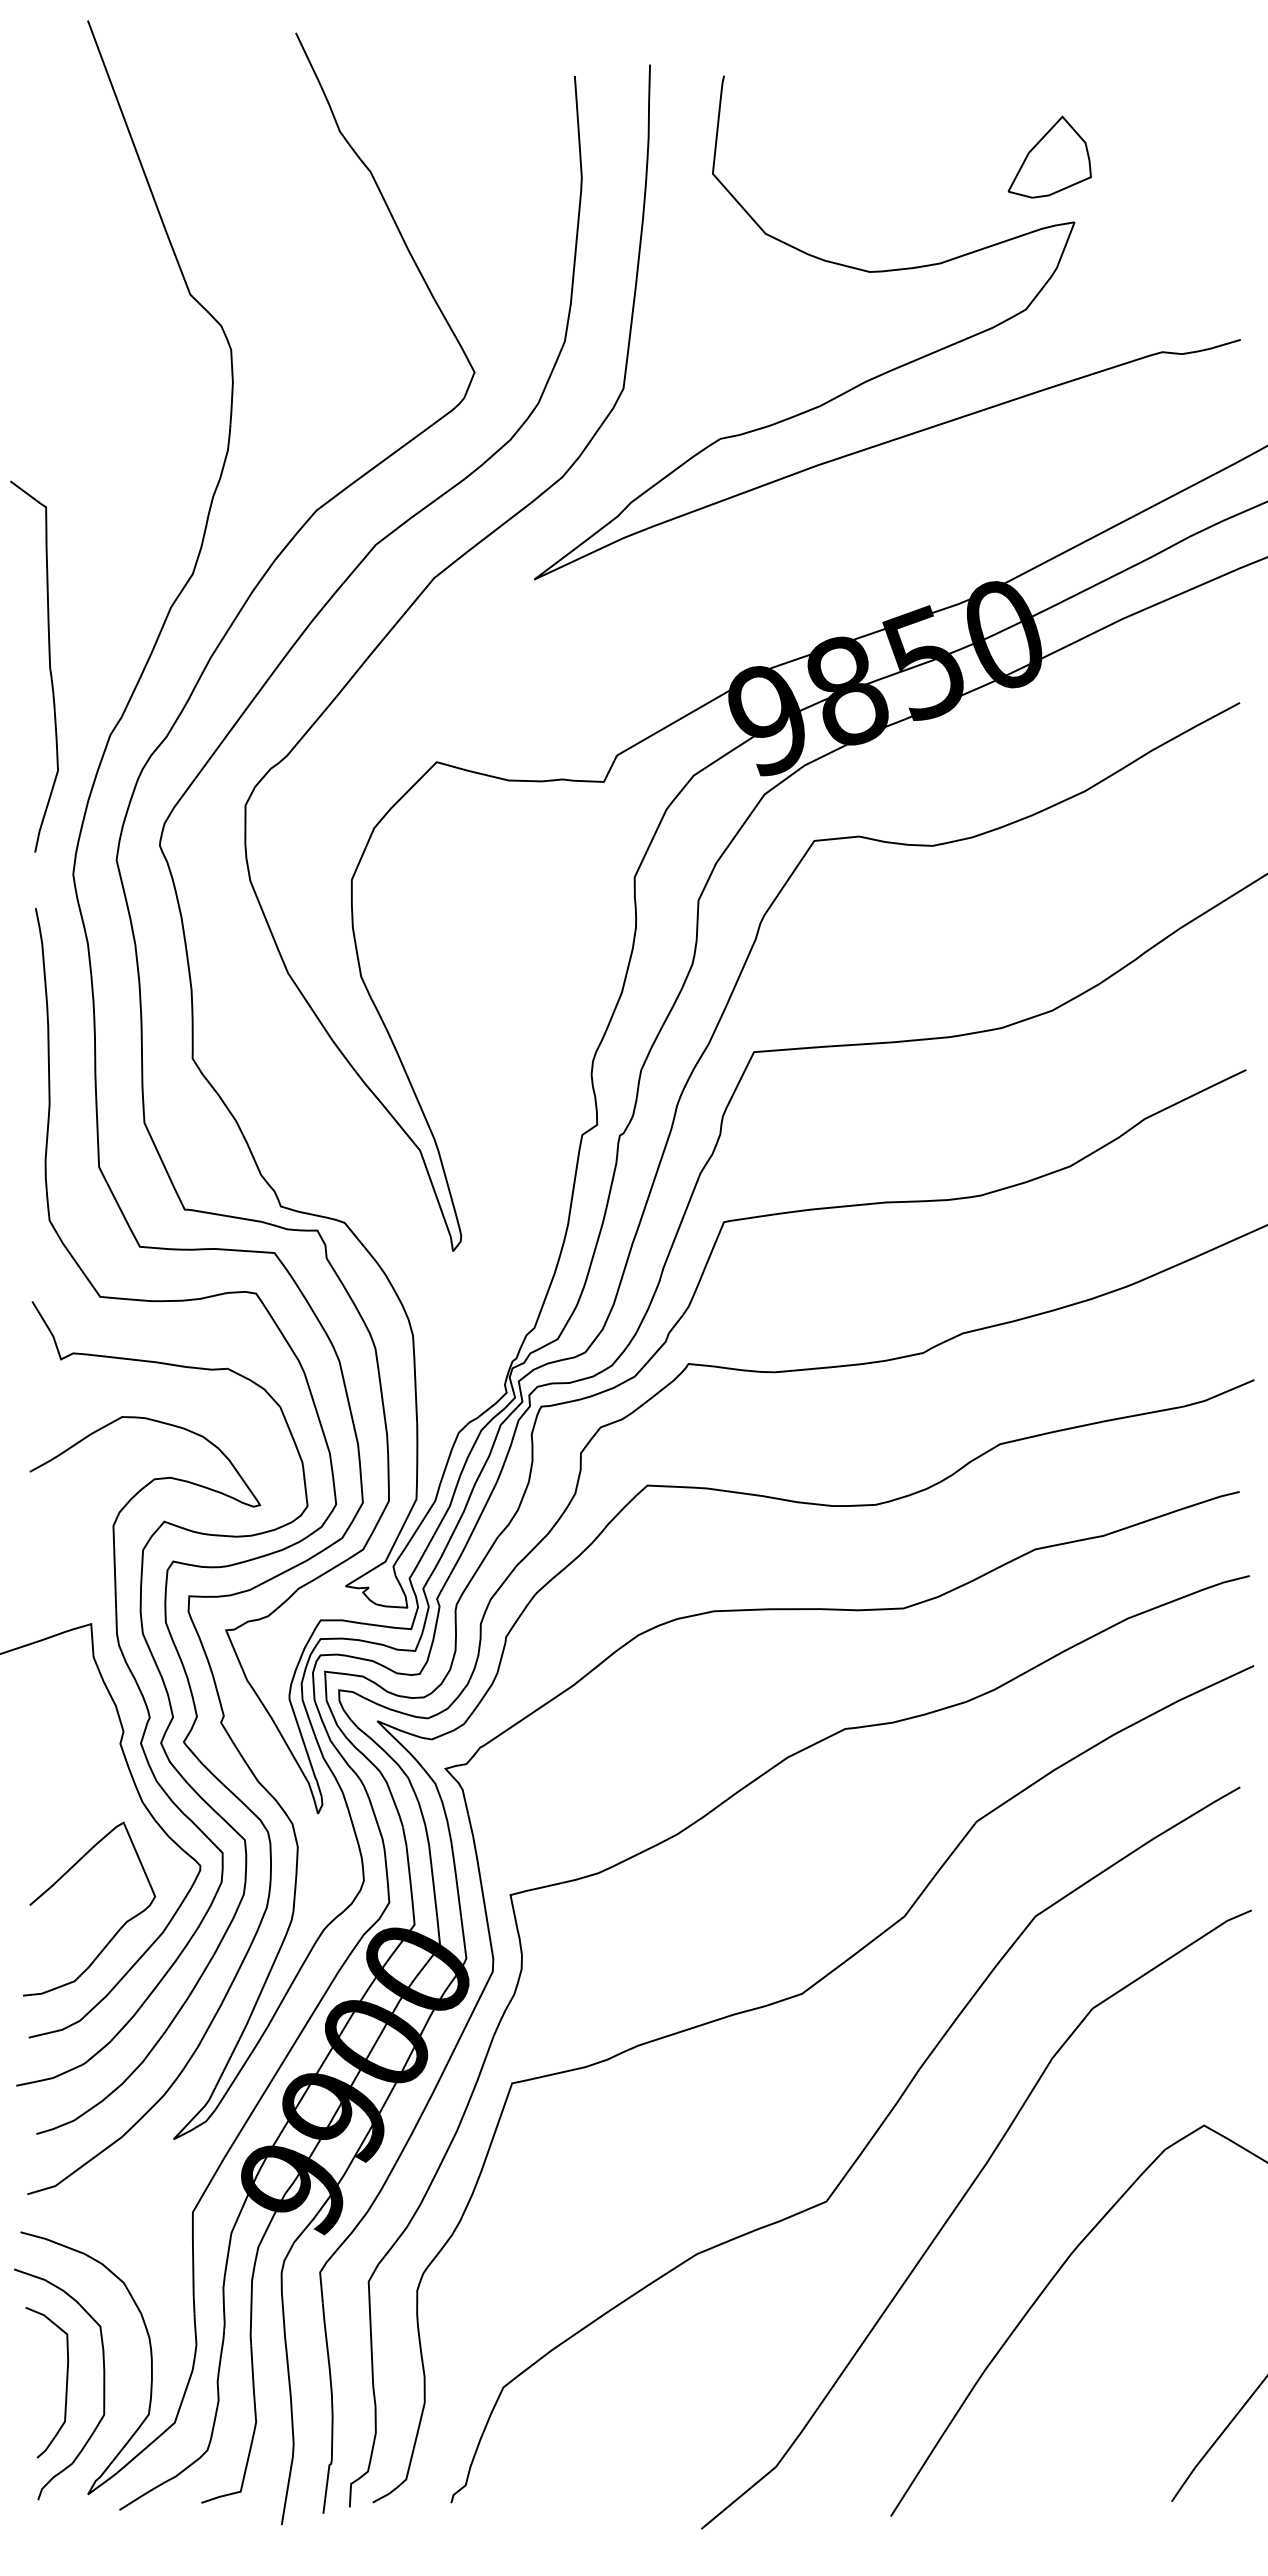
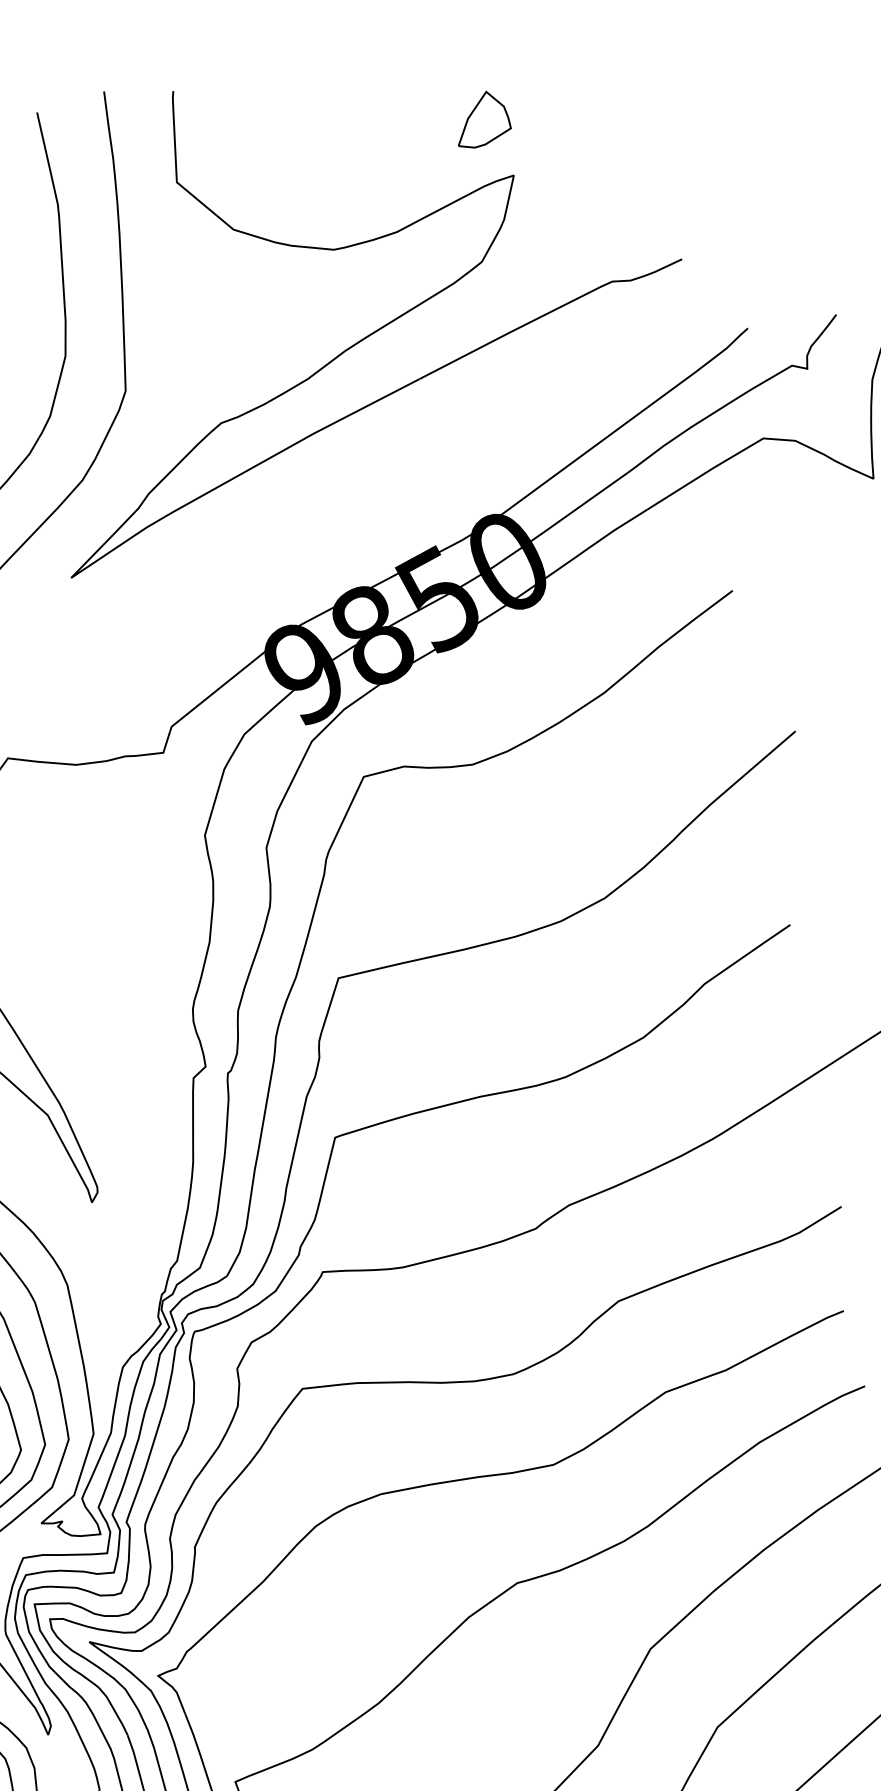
part: (1049, 156) -> (481, 118), size x0.71

